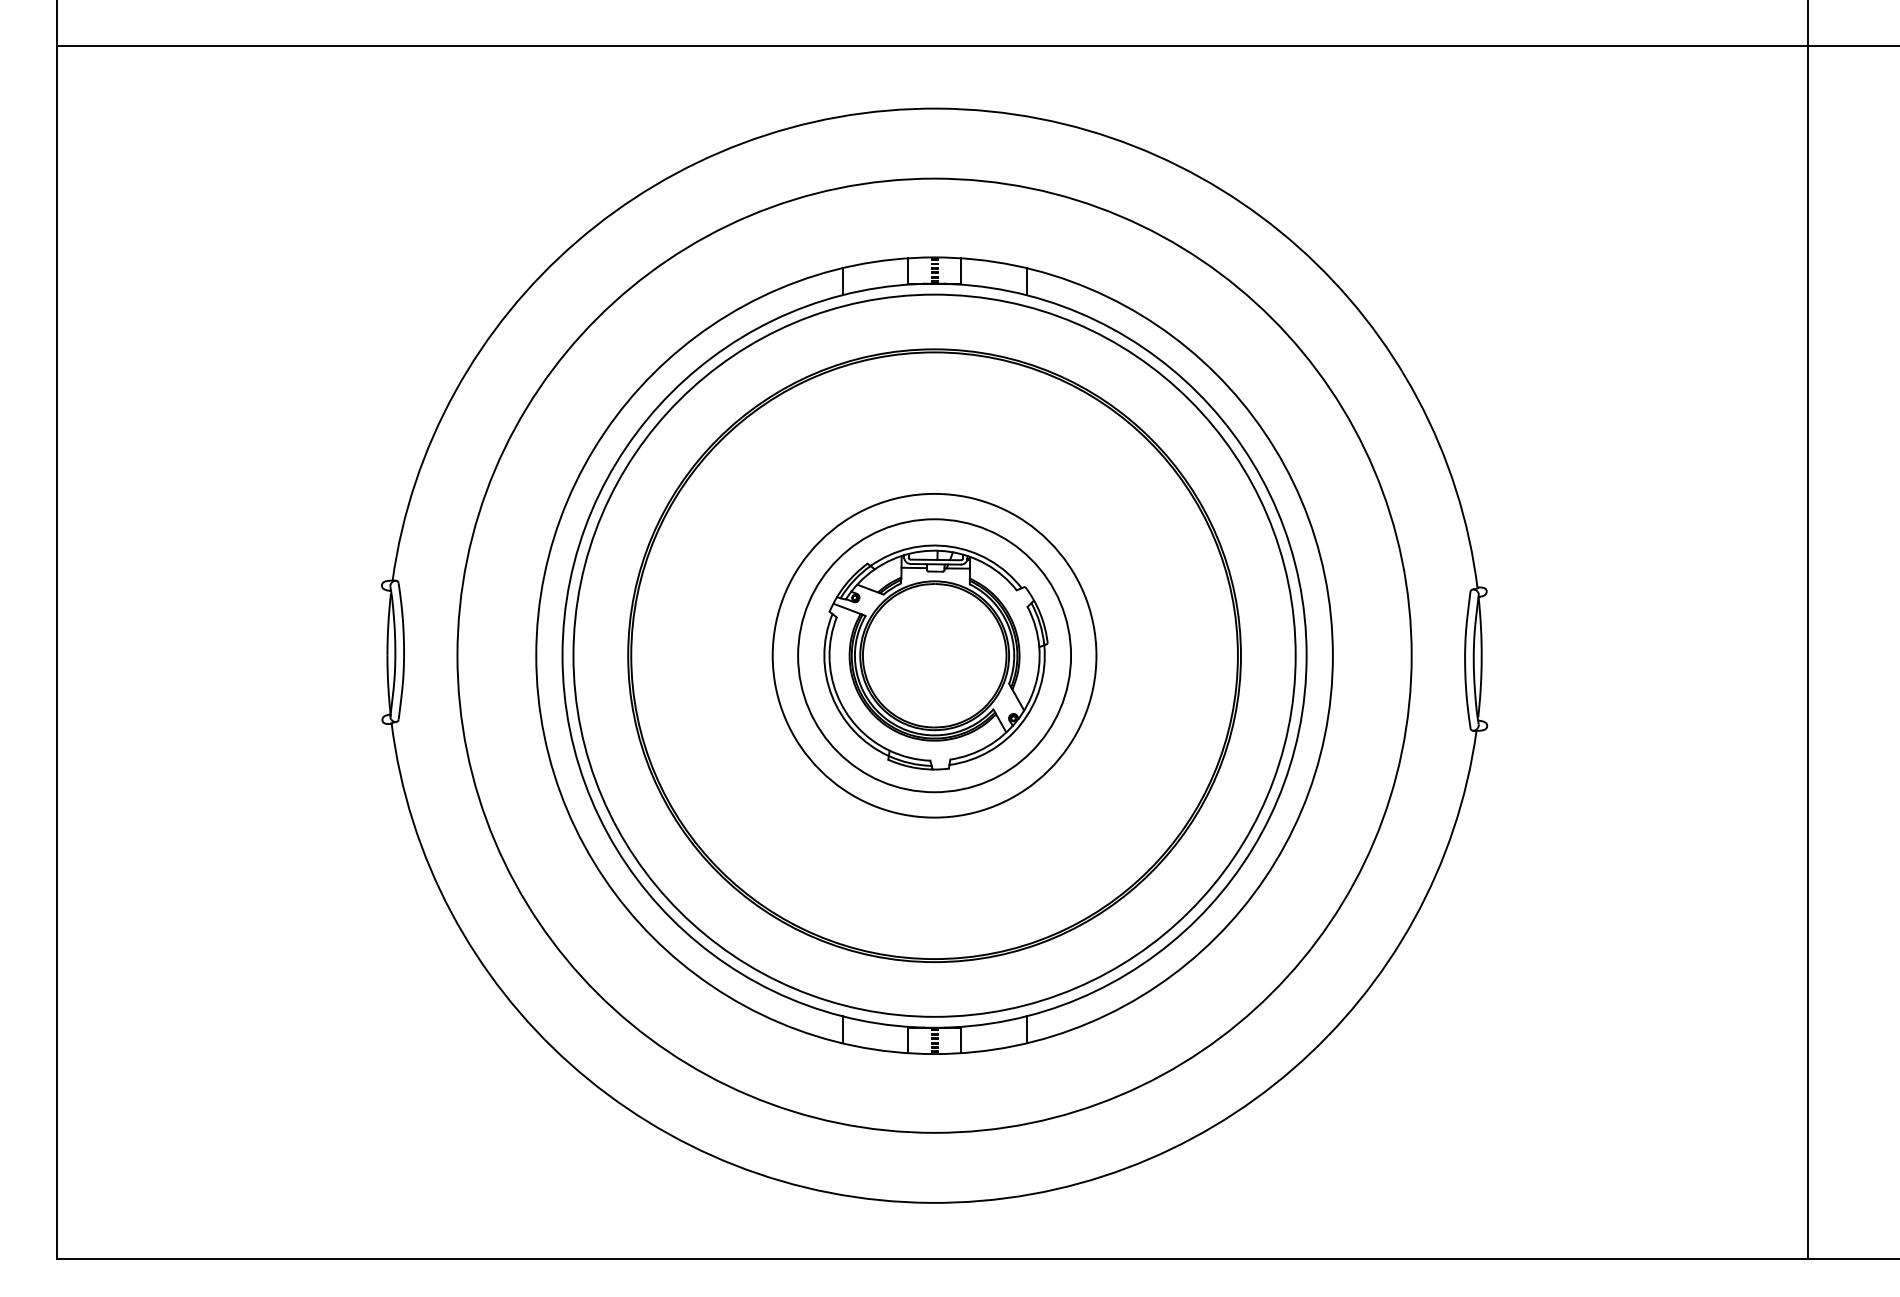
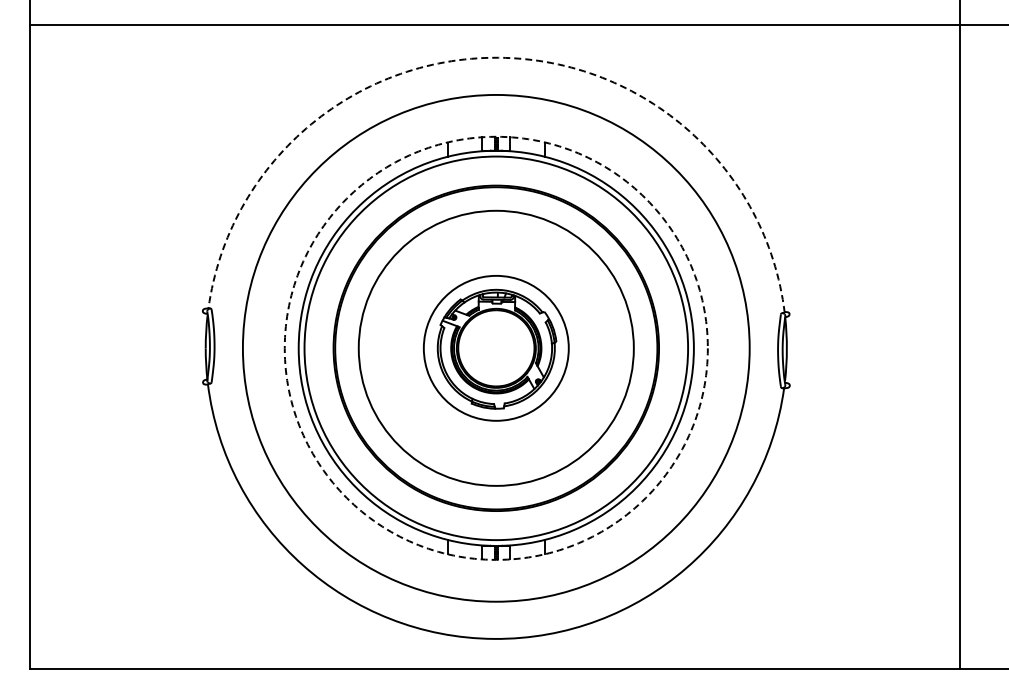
arc: (938, 108) -> (498, 57), solid -> dashed
circle: (933, 654) -> (495, 347), solid -> dashed
circle: (934, 656) -> (496, 348), size x1.6

